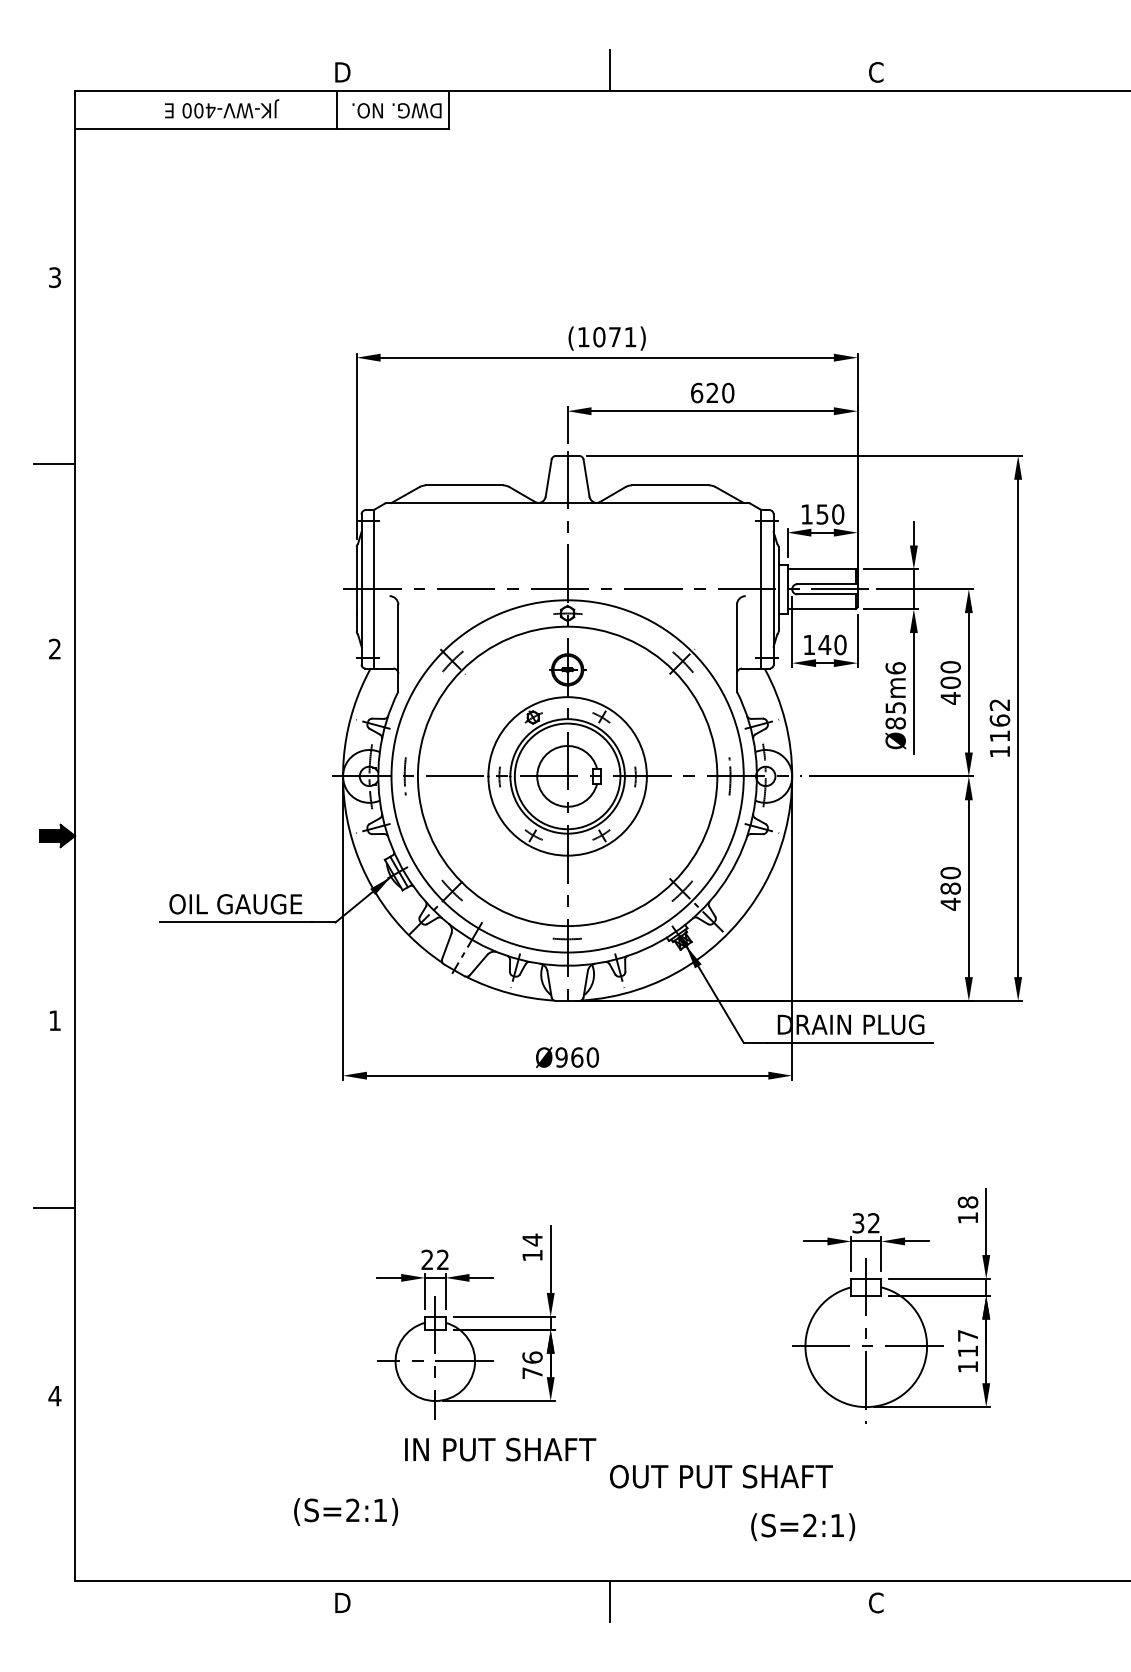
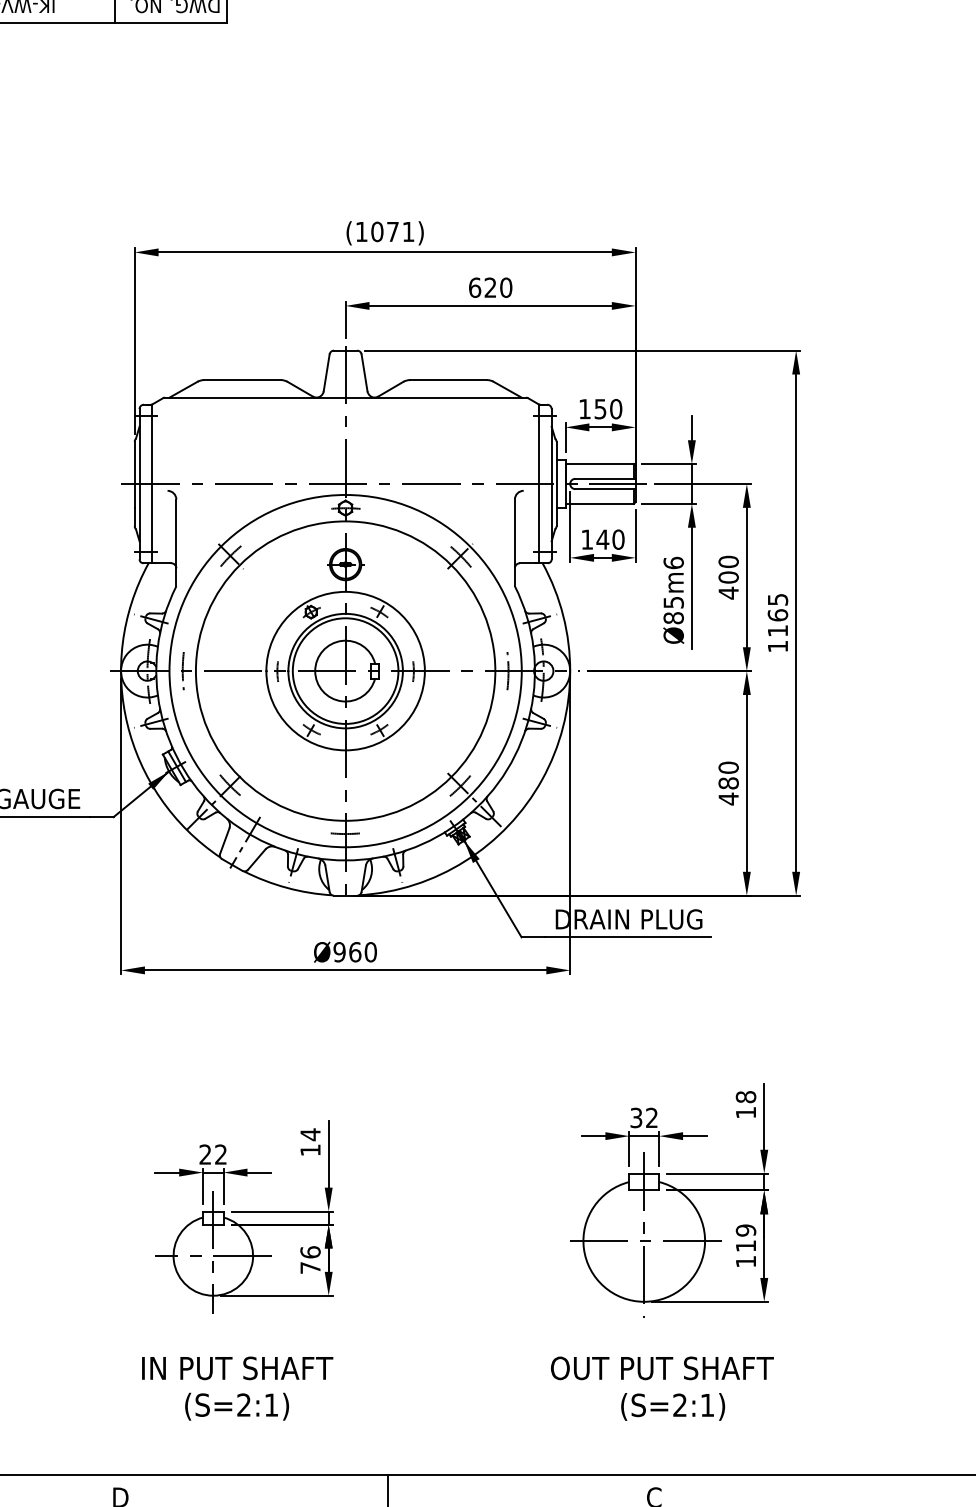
text: (999, 704) -> (777, 599), 1162 -> 1165
text: (967, 1335) -> (745, 1230), 117 -> 119
text: (500, 1449) -> (237, 1368), moved
text: (721, 1476) -> (662, 1368), moved
text: (345, 1511) -> (236, 1406), moved
text: (803, 1527) -> (673, 1407), moved

